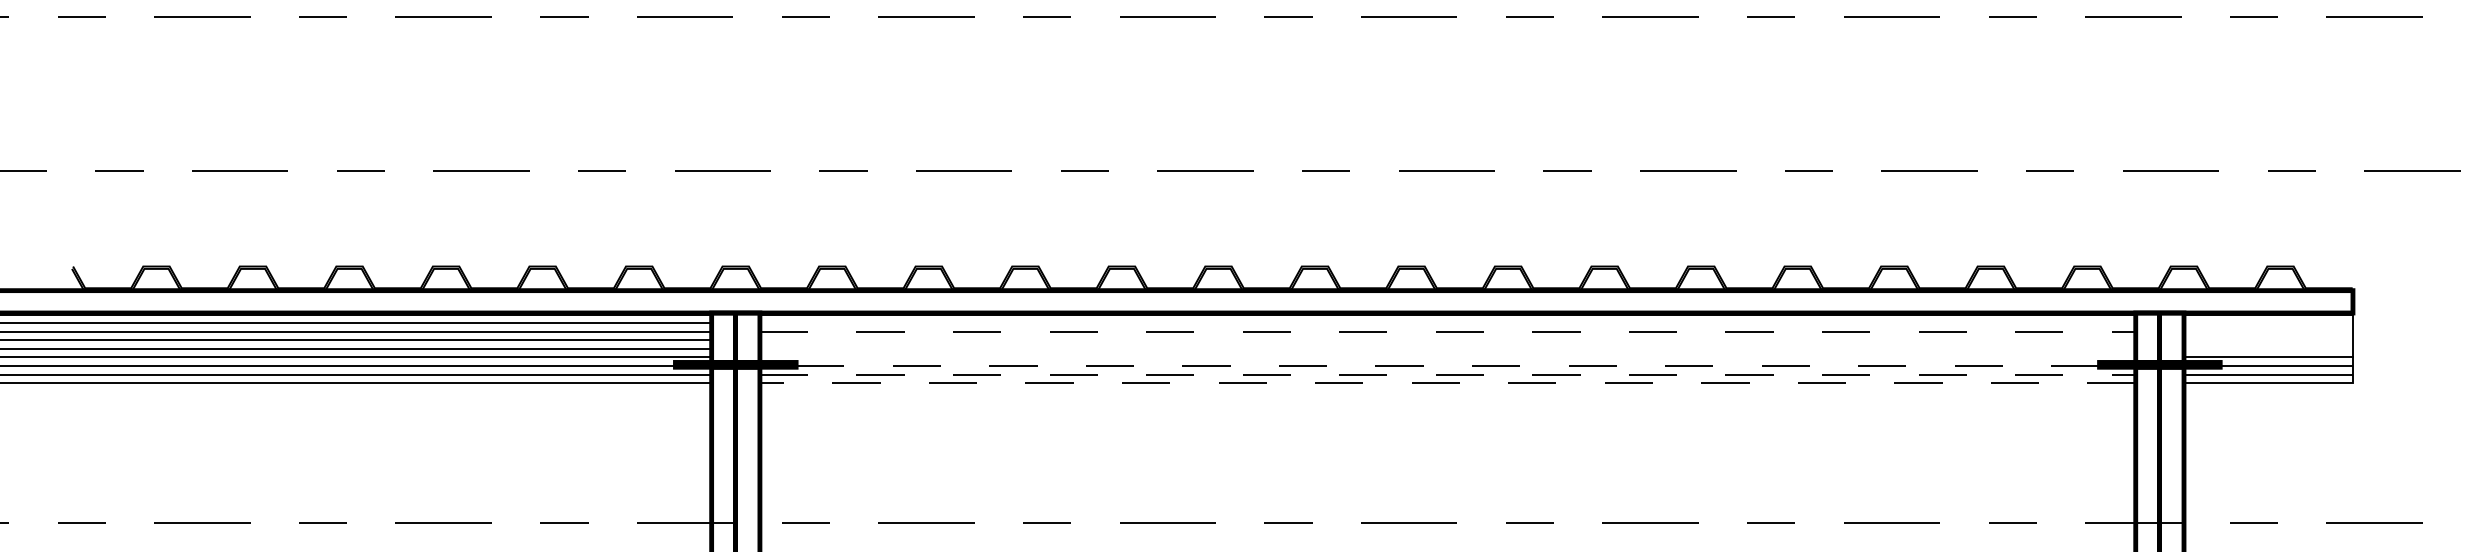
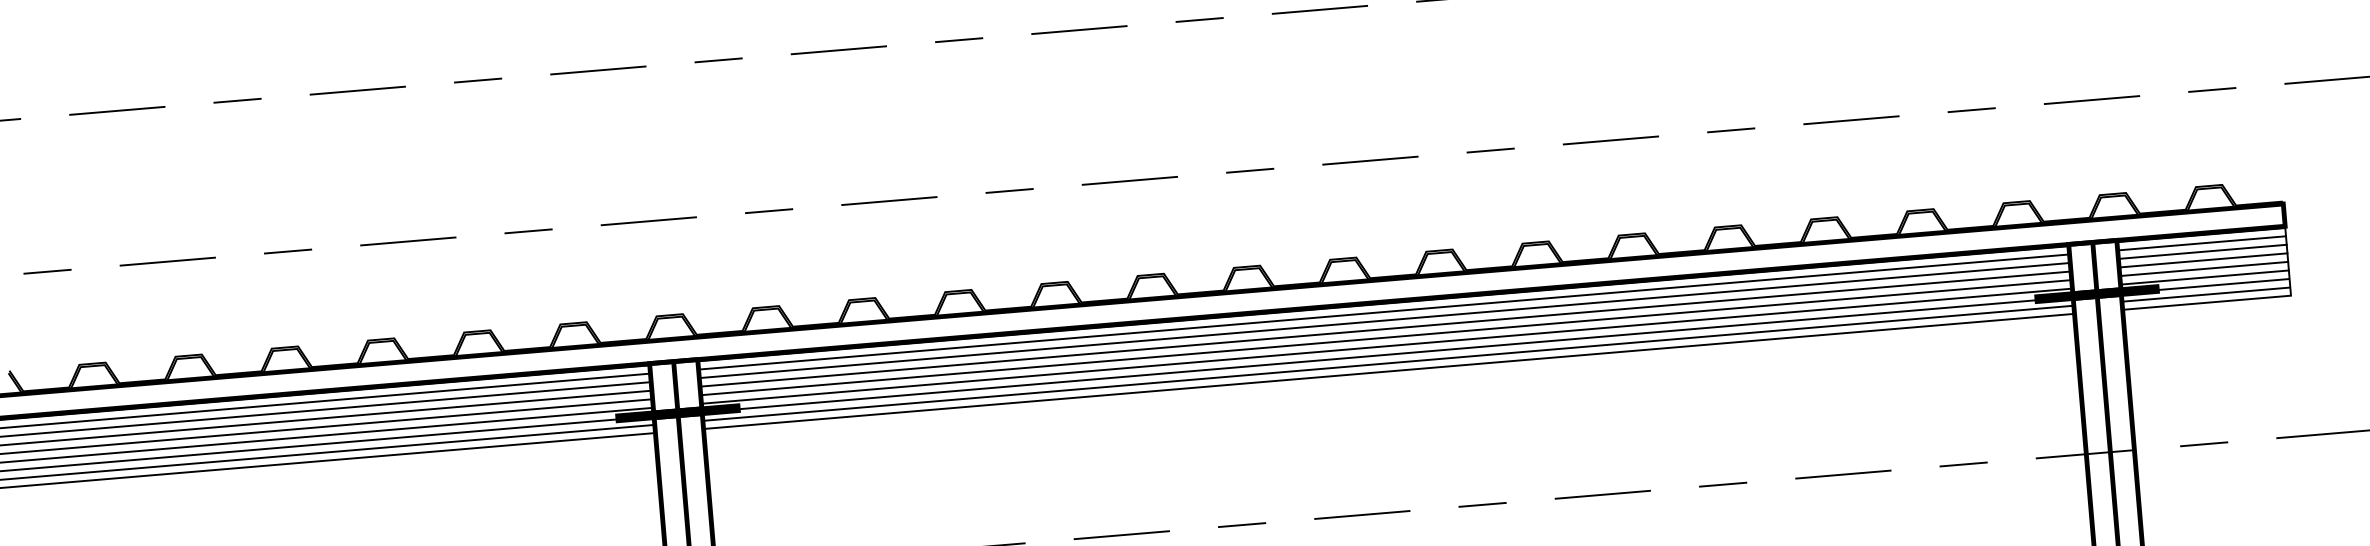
line: (1447, 323) -> (1383, 312), added
line: (2268, 323) -> (2201, 243), added
line: (1447, 331) -> (1384, 320), dashed -> solid
line: (2268, 331) -> (2202, 251), added
line: (1447, 340) -> (1385, 329), added
line: (2268, 340) -> (2203, 260), added
line: (1447, 348) -> (1385, 337), added
line: (2268, 348) -> (2203, 268), added
line: (1447, 357) -> (1386, 346), added
line: (1447, 365) -> (1387, 354), dashed -> solid
line: (1447, 374) -> (1388, 363), dashed -> solid
line: (1447, 382) -> (1388, 371), dashed -> solid

